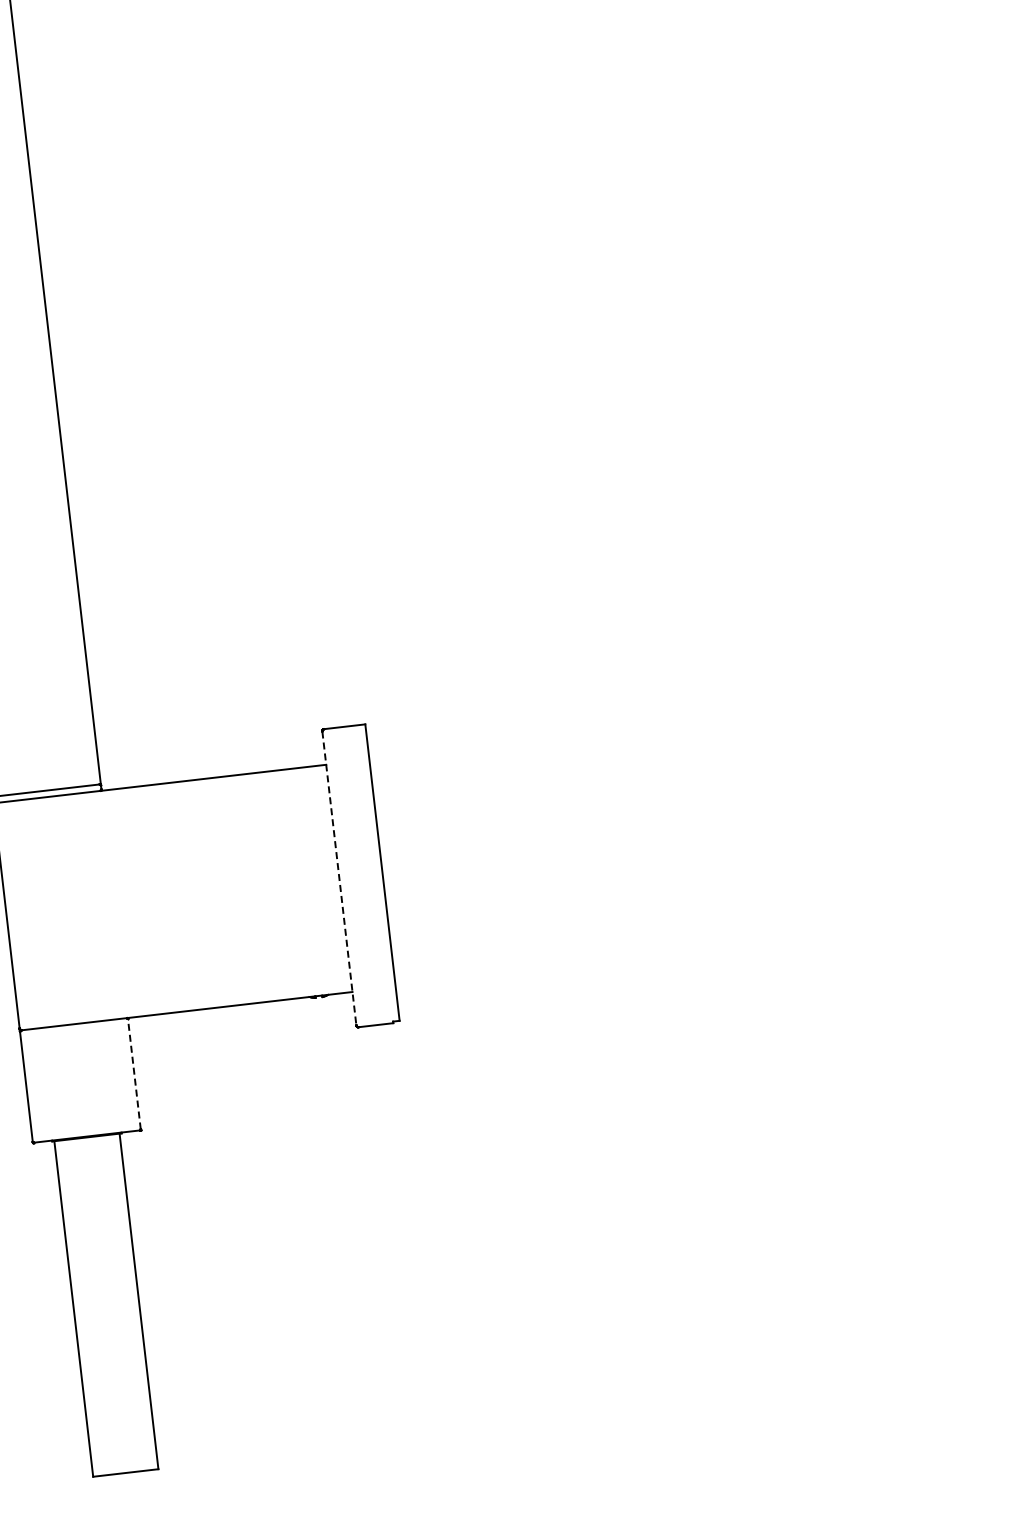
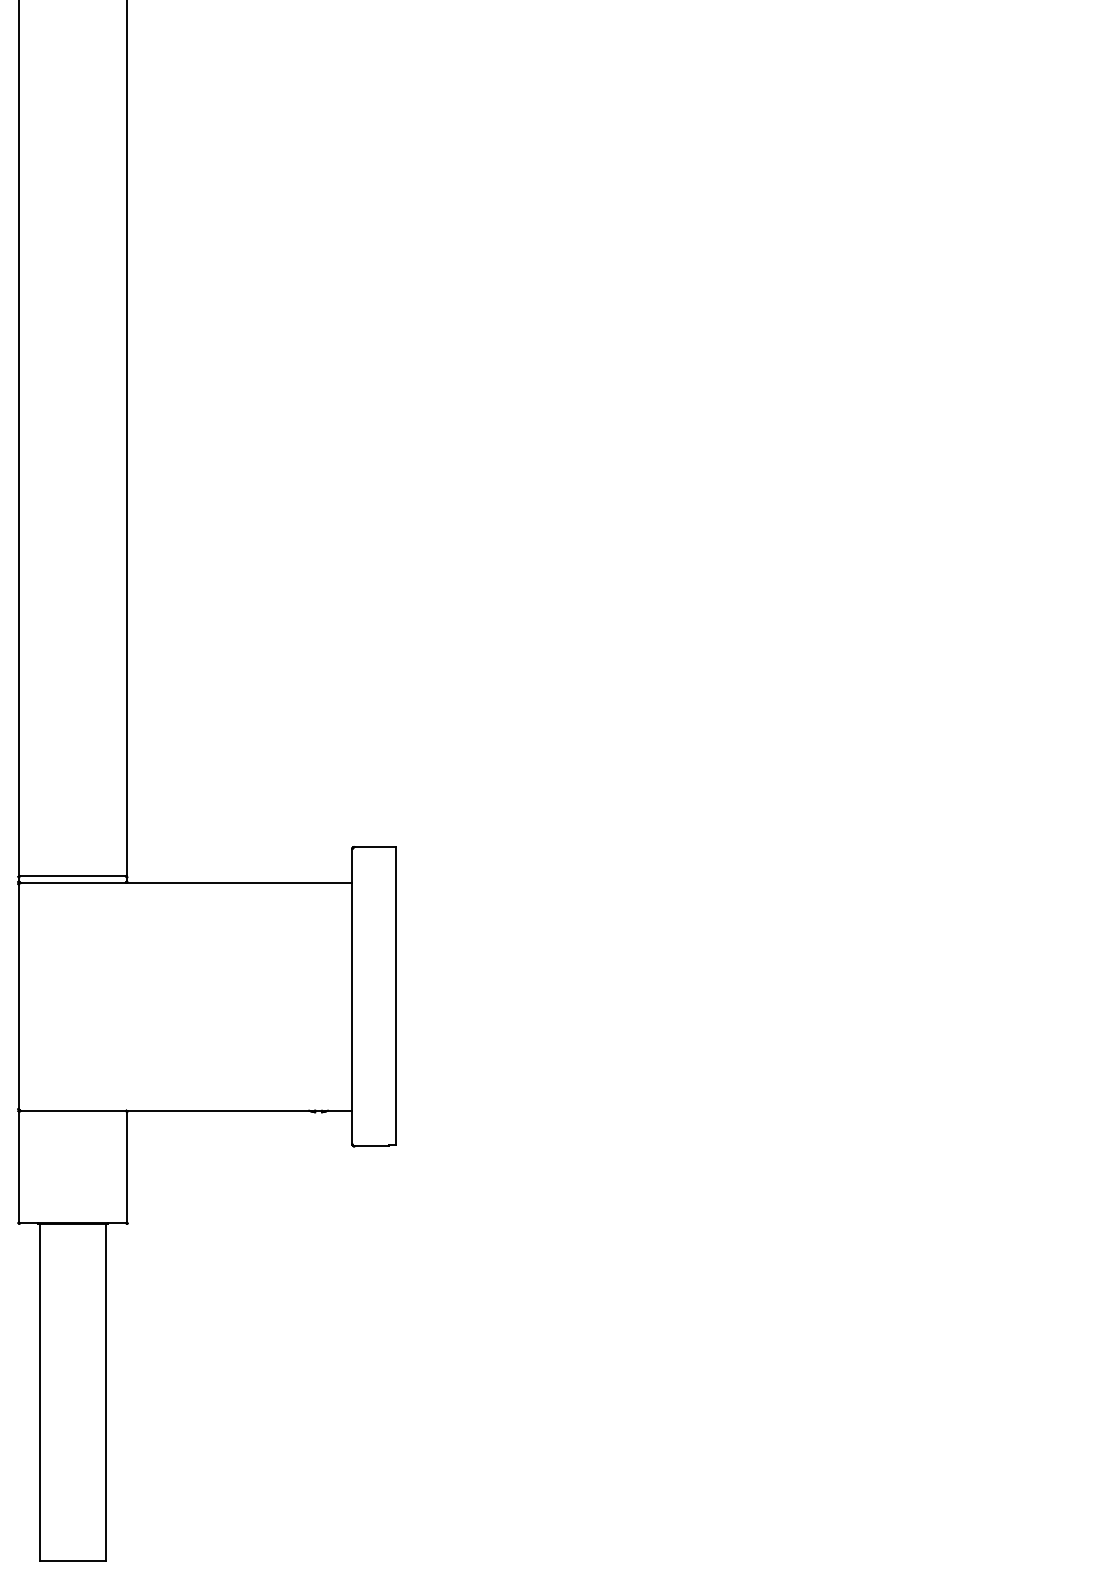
line: (339, 879) -> (352, 997), dashed -> solid
line: (134, 1073) -> (127, 1166), dashed -> solid

